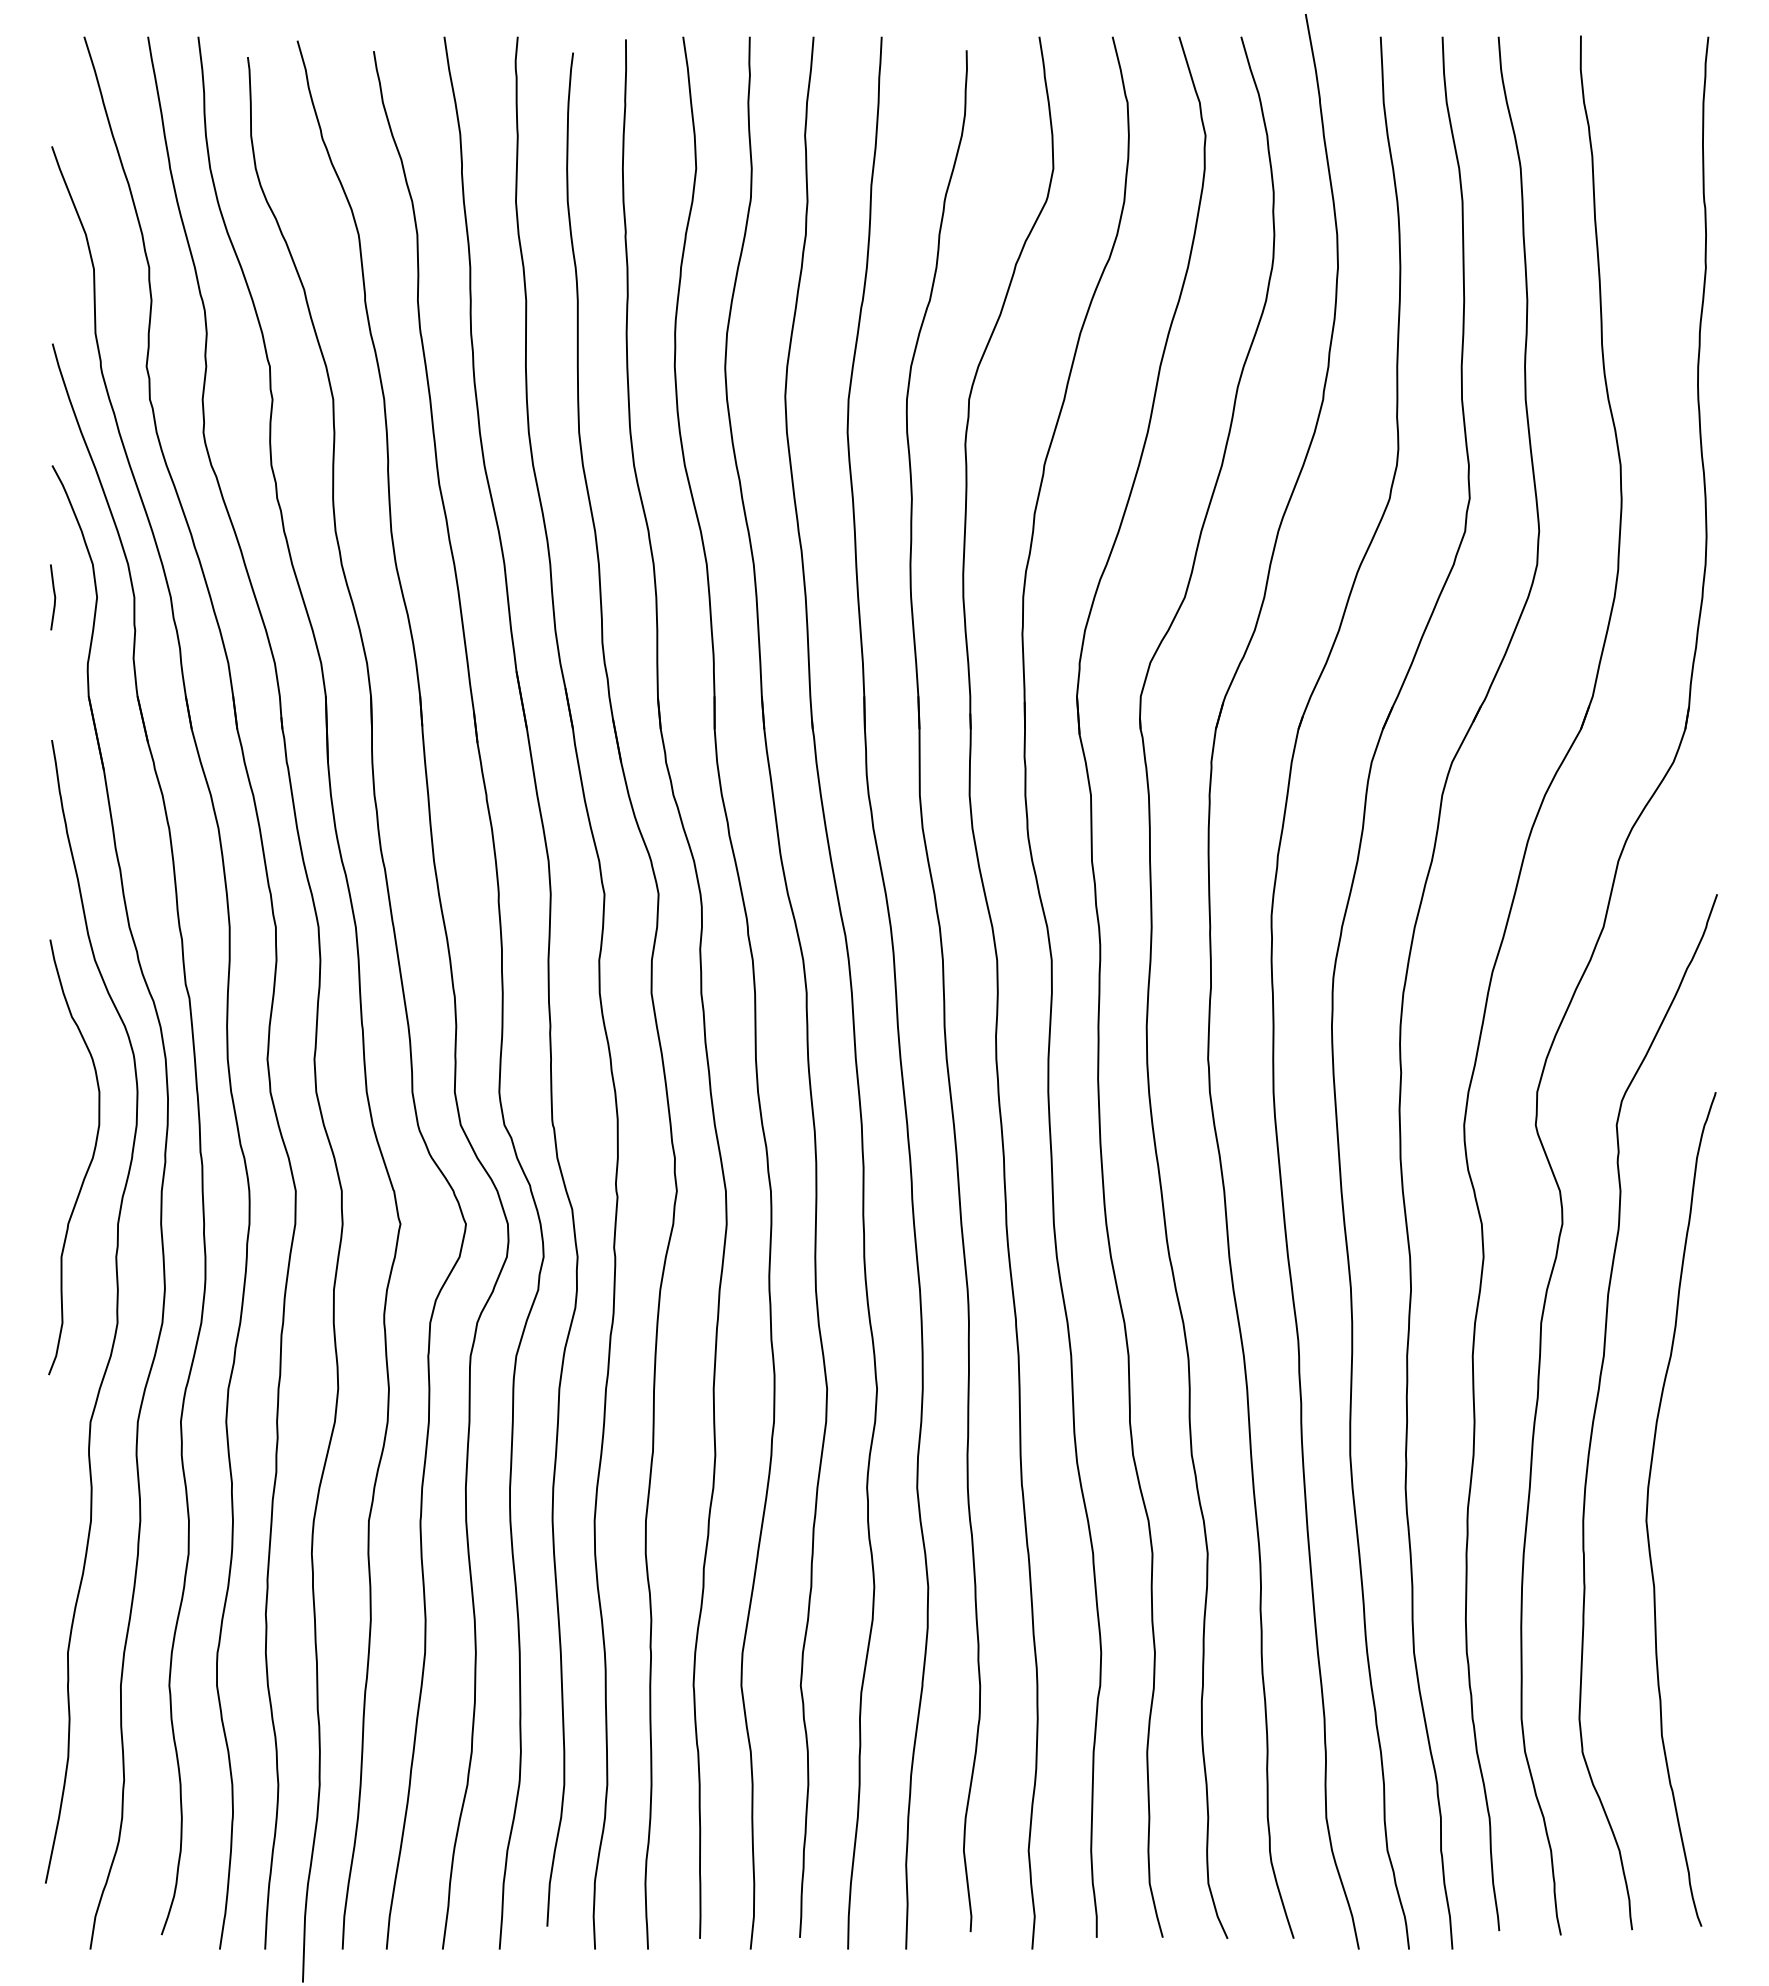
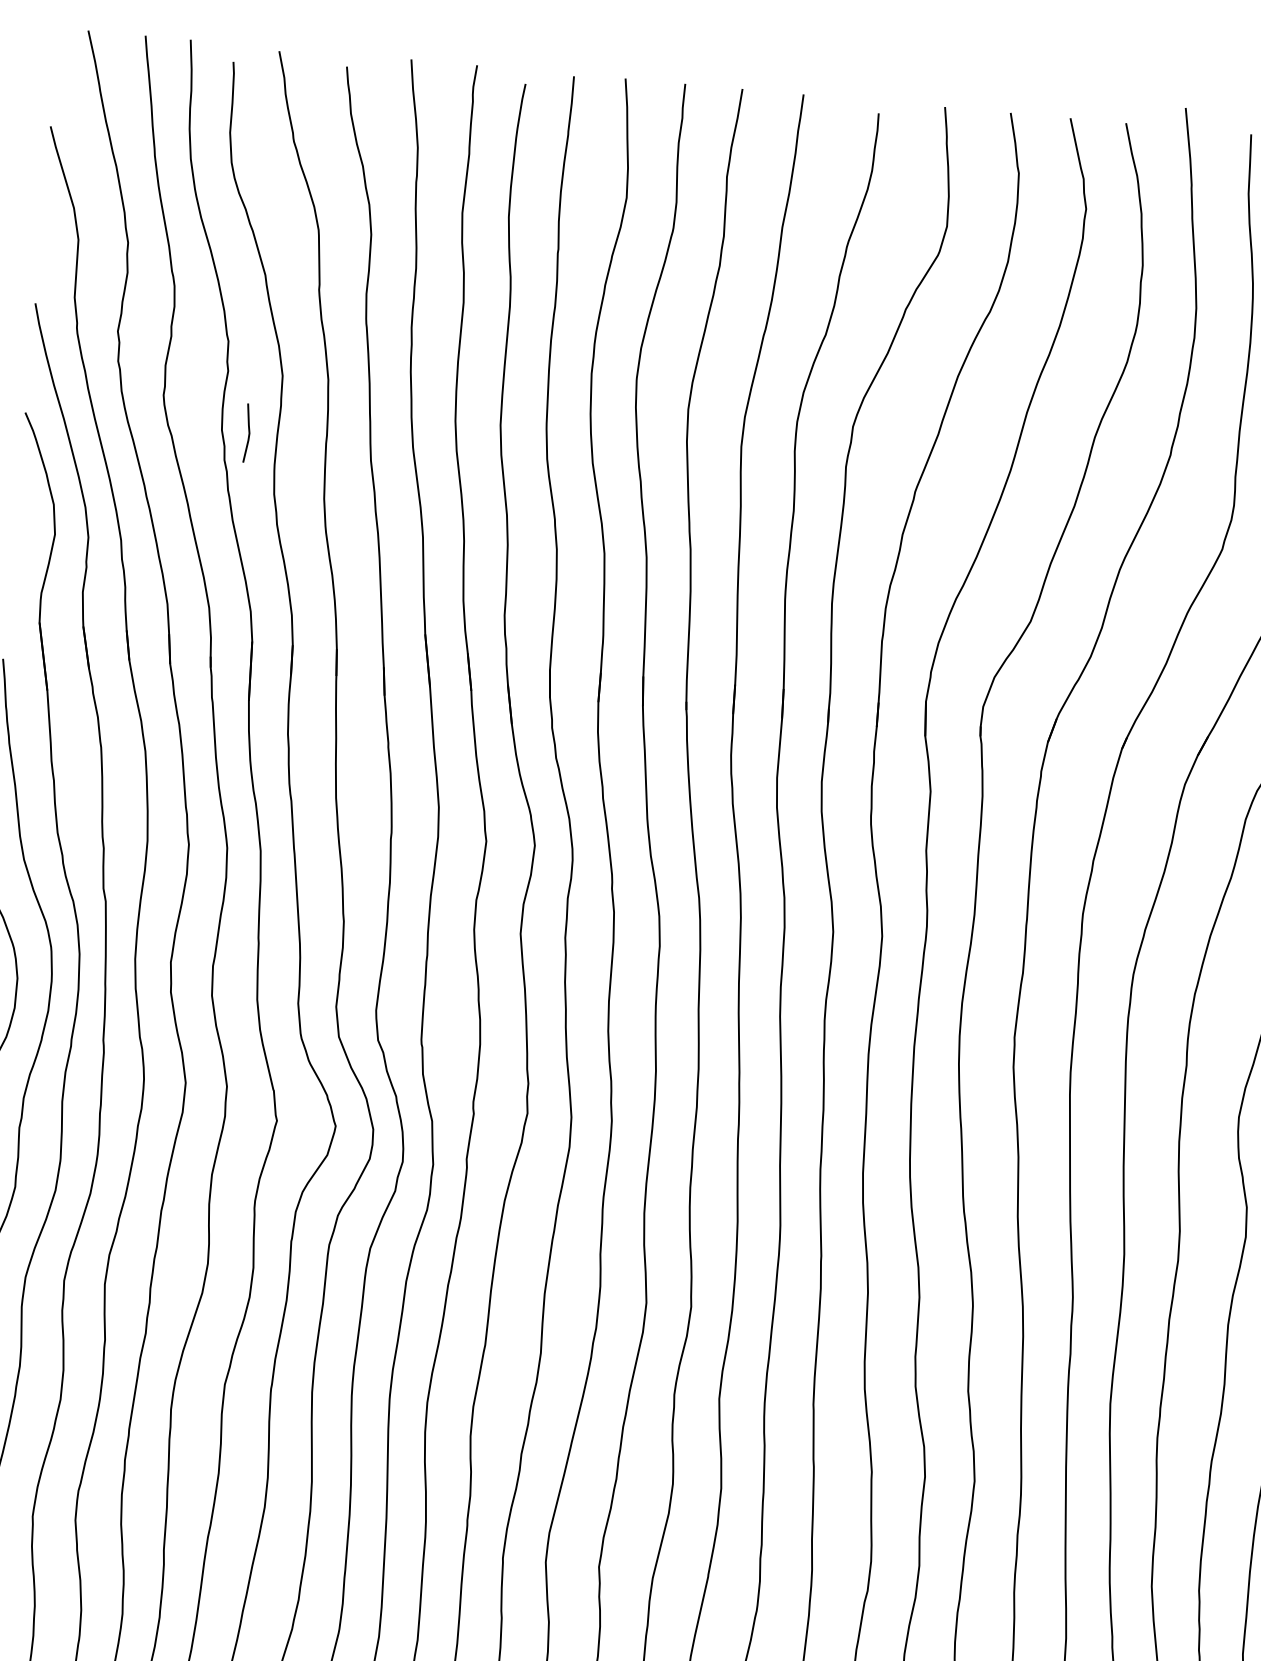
line: (54, 597) -> (248, 433), moved

